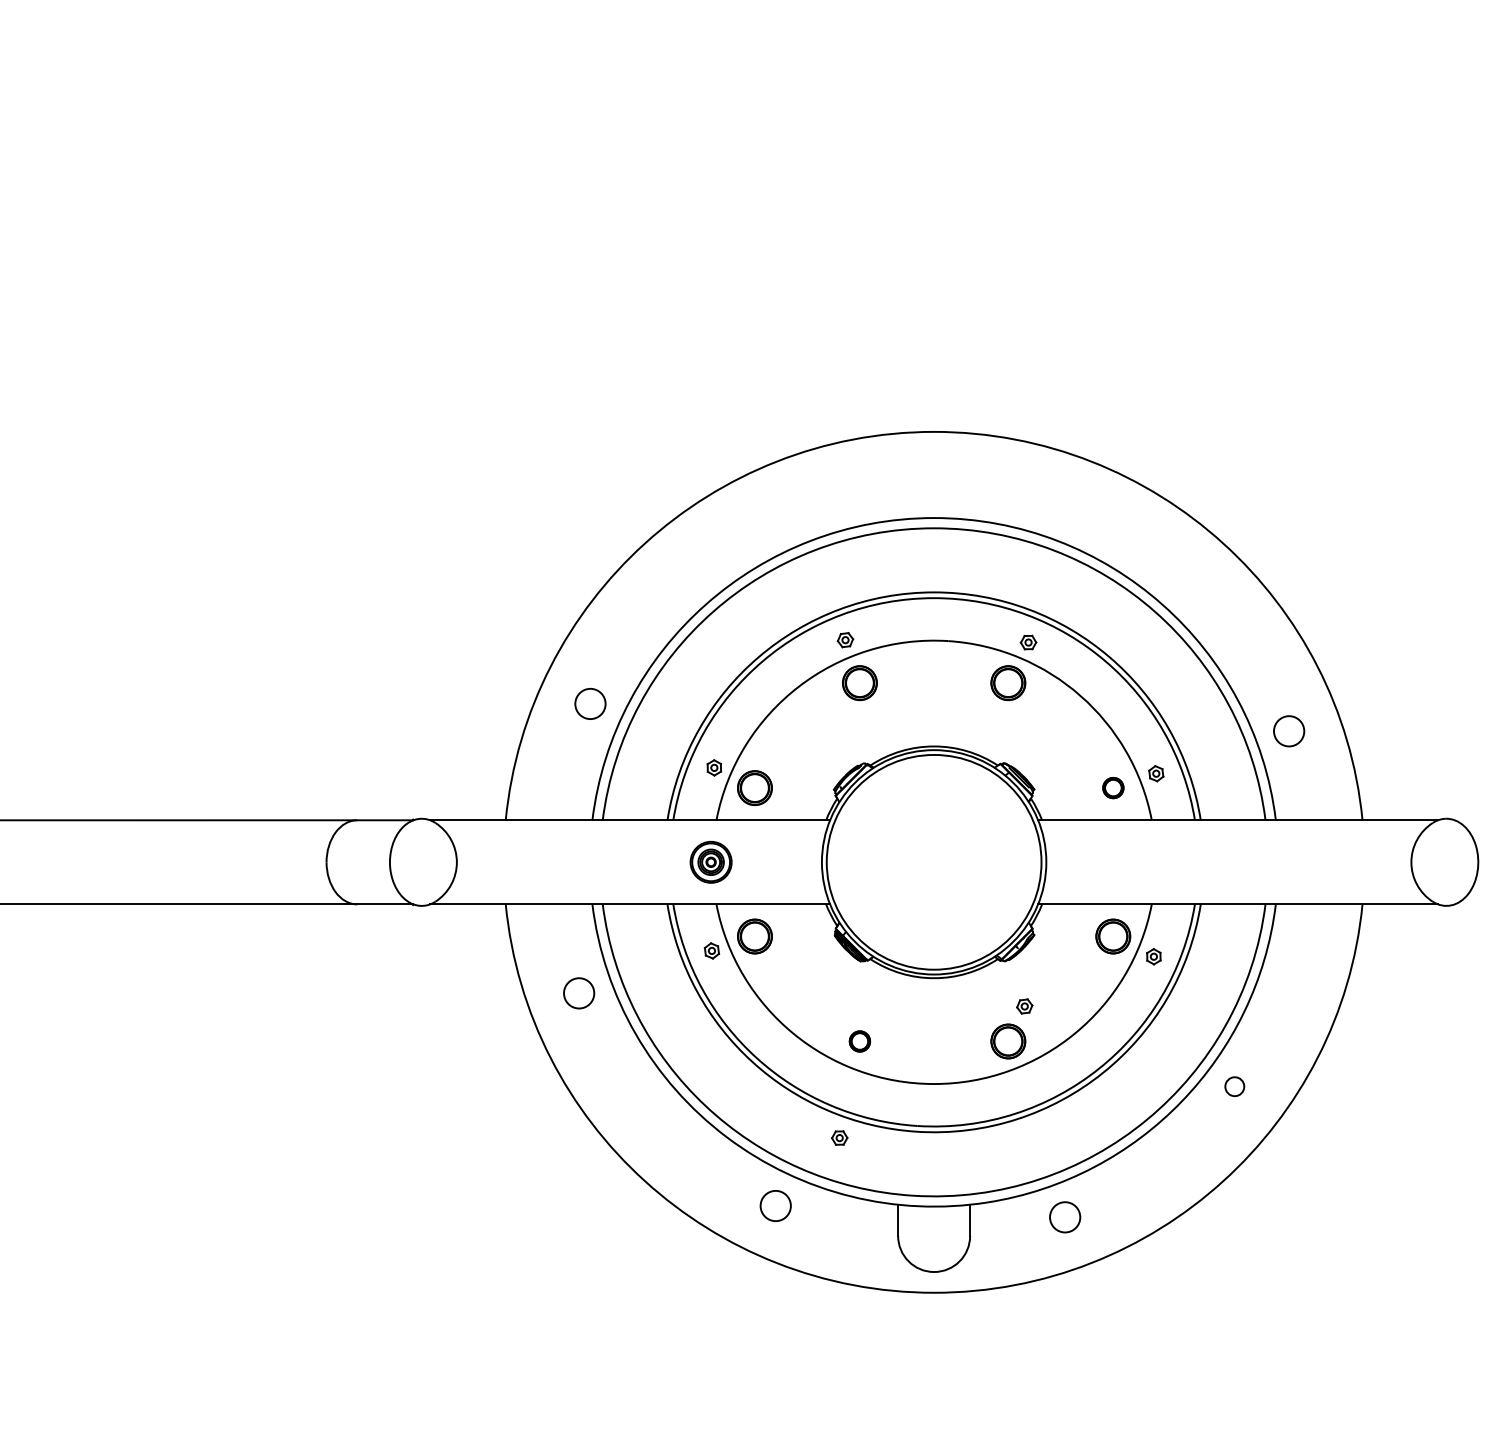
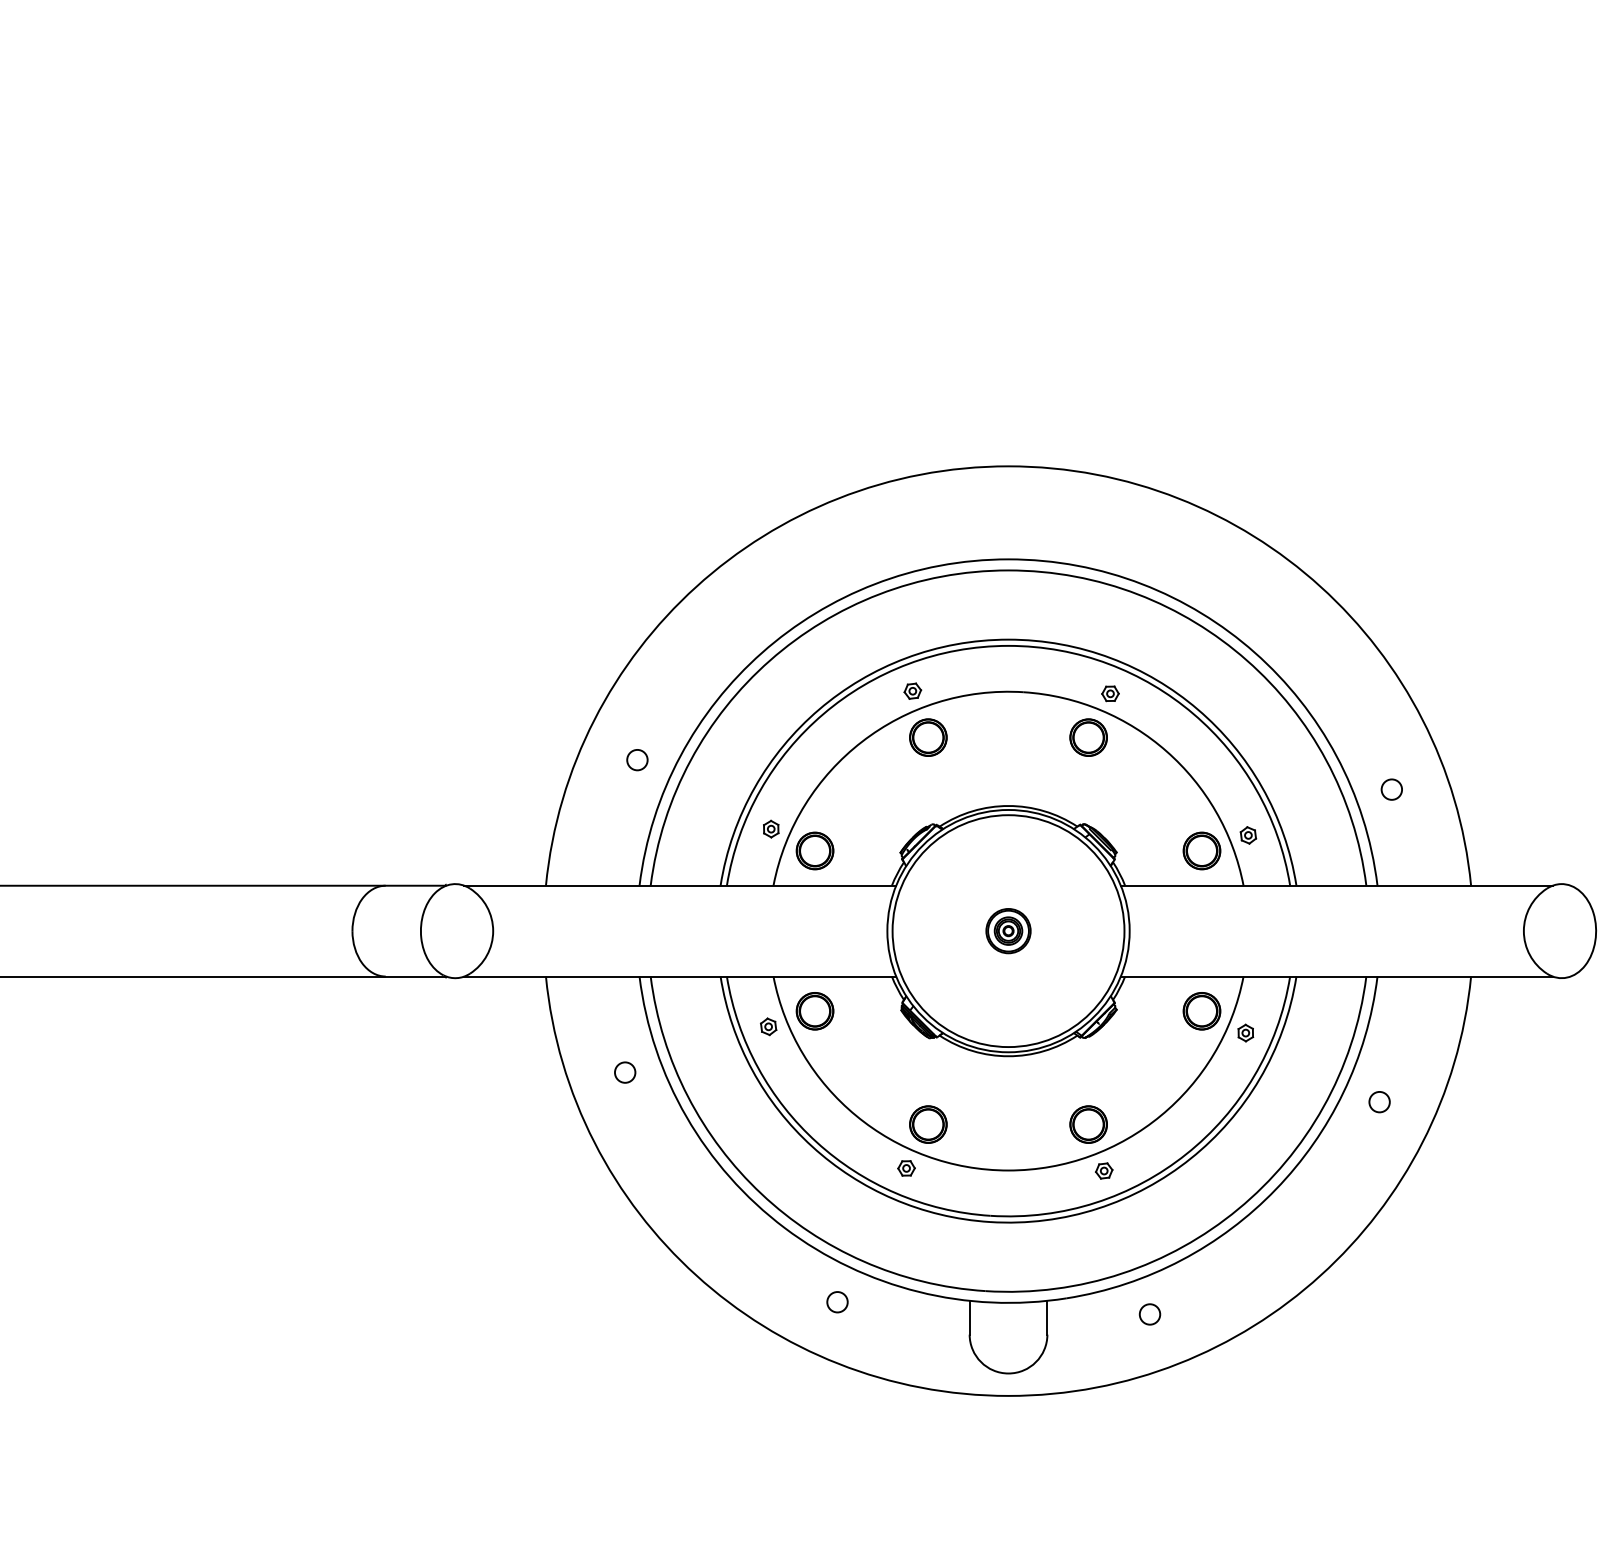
circle: (590, 703) -> (637, 759), size x0.62
circle: (1288, 730) -> (1391, 788), size x0.62
part: (1113, 787) -> (1202, 850), size x1.67
part: (710, 861) -> (1007, 930), moved
circle: (578, 992) -> (624, 1071), size x0.62
part: (1024, 1006) -> (1103, 1171), moved
part: (859, 1041) -> (927, 1124), size x1.67
circle: (1234, 1086) -> (1379, 1101), moved
part: (839, 1137) -> (906, 1167), moved
circle: (775, 1205) -> (837, 1301), size x0.62
circle: (1064, 1216) -> (1149, 1313), size x0.62

